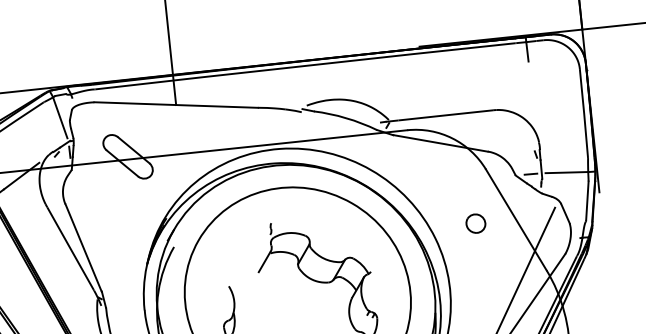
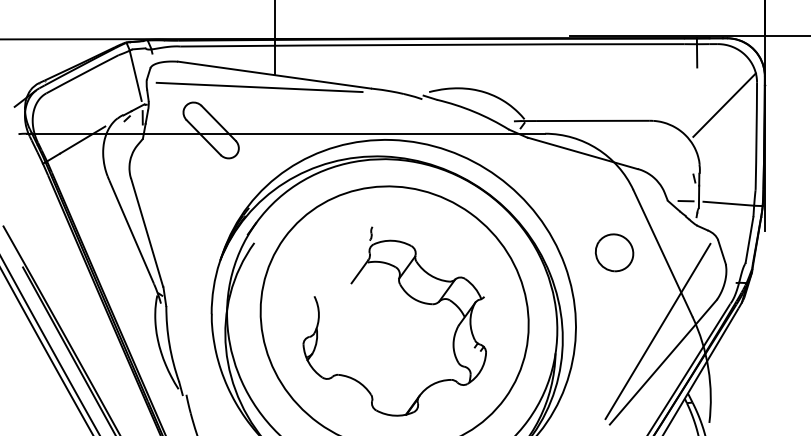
line: (554, 90) -> (724, 104), added
line: (164, 116) -> (259, 87), added
part: (475, 223) -> (614, 252), size x1.67

